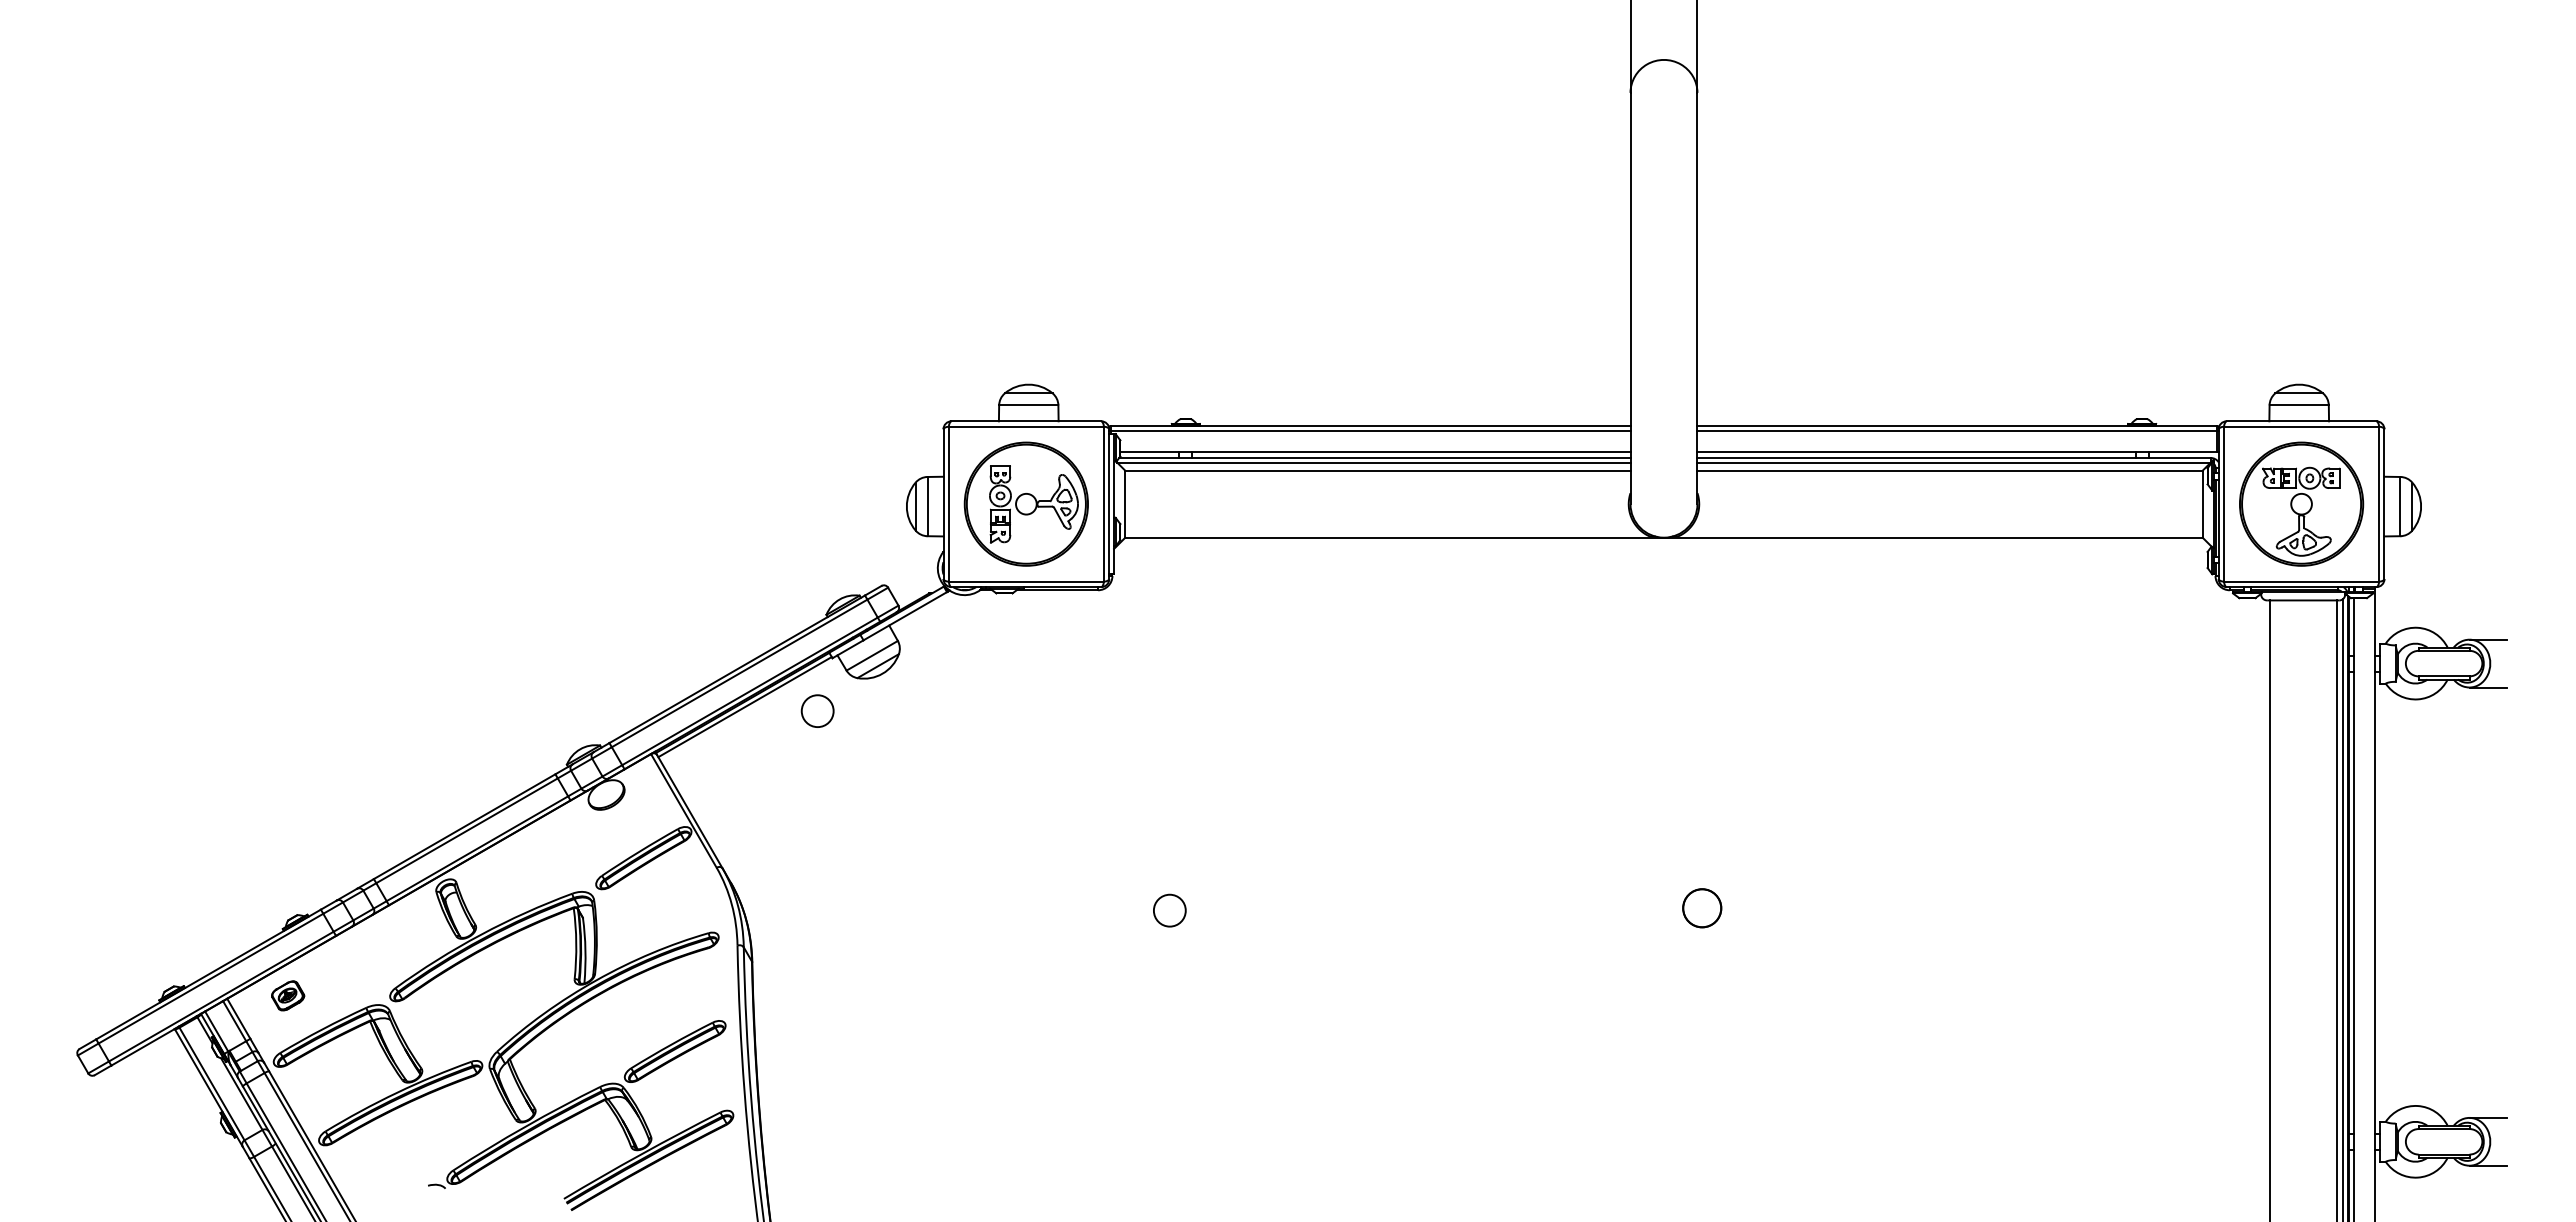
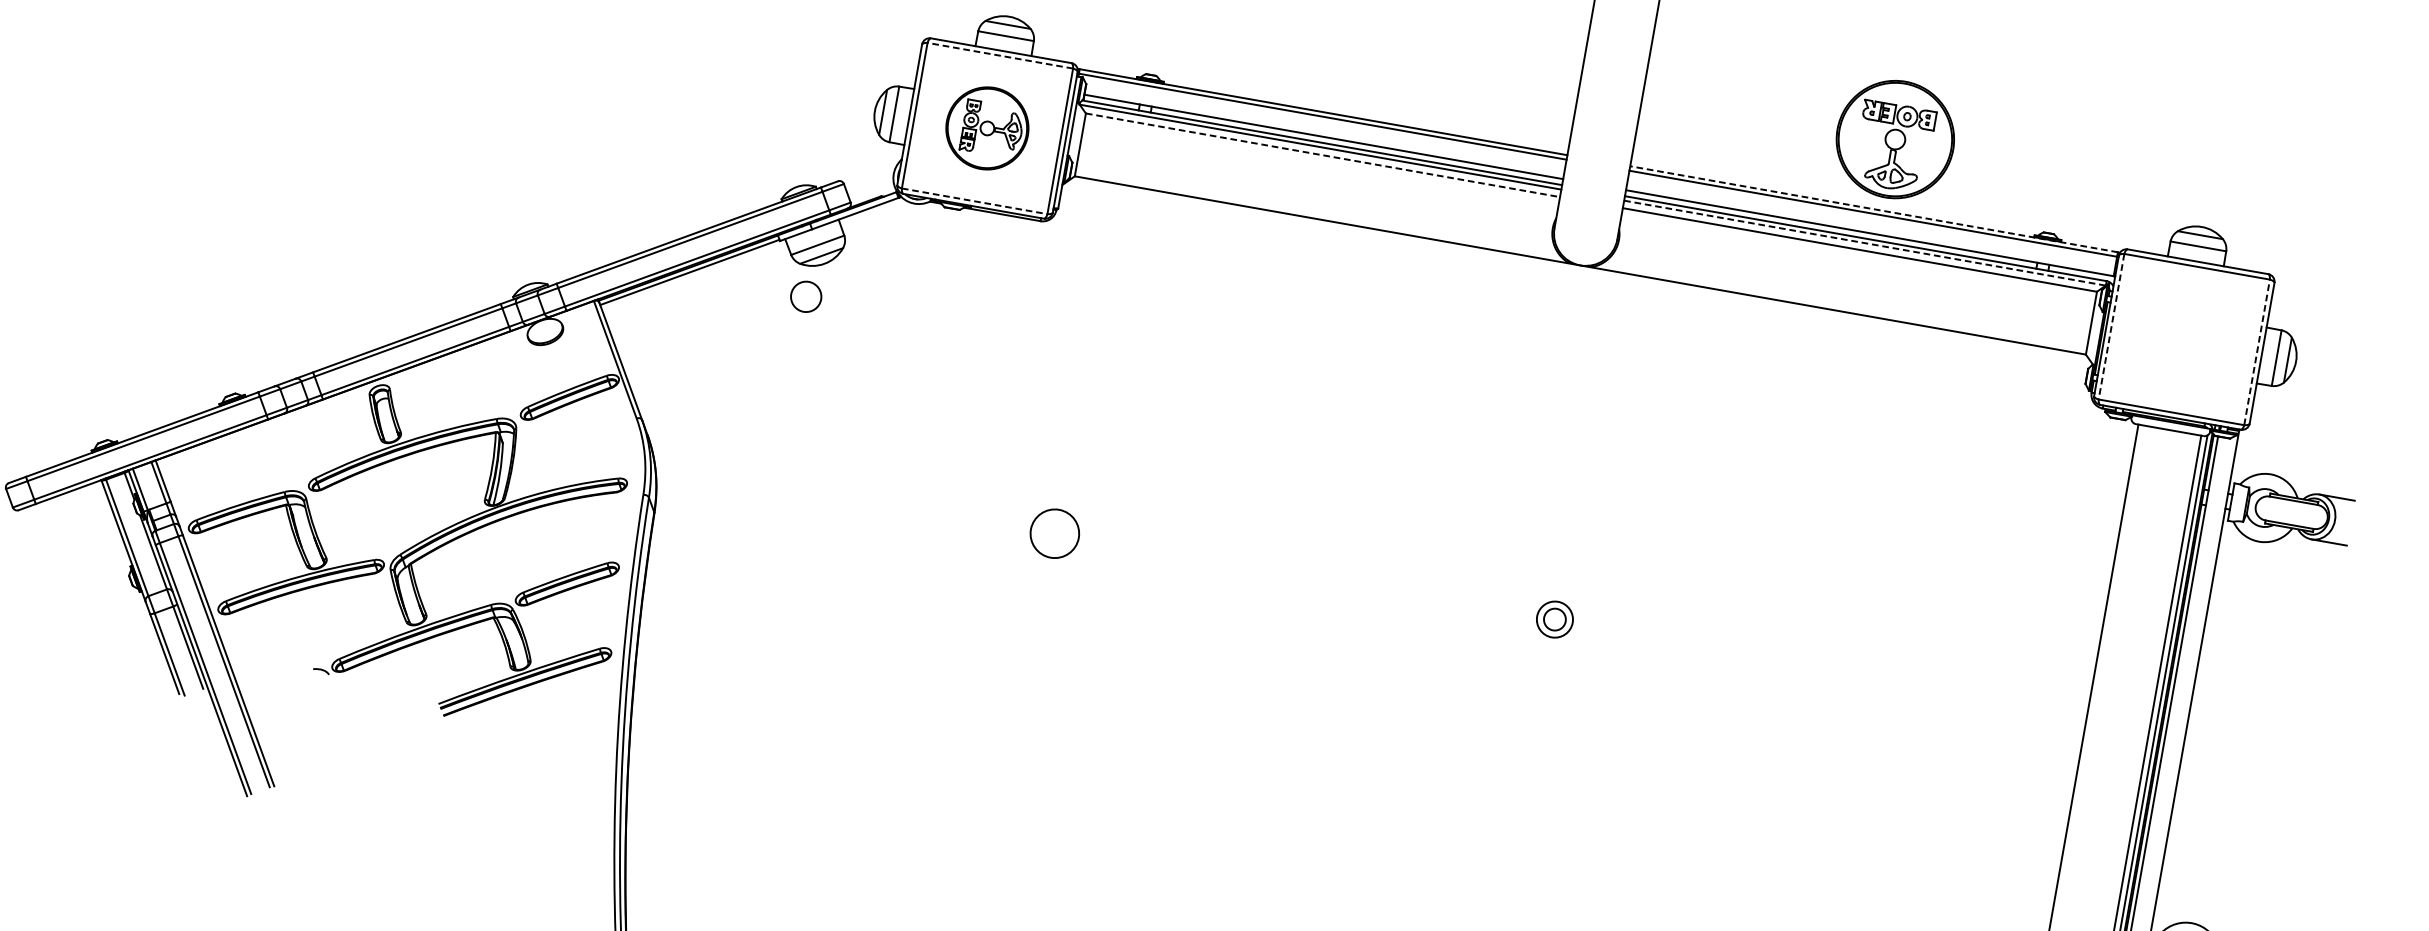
line: (1026, 426) -> (1000, 55), solid -> dashed
line: (1957, 426) -> (1874, 209), solid -> dashed
line: (1954, 462) -> (1865, 242), solid -> dashed
line: (1377, 470) -> (1322, 155), solid -> dashed
part: (1025, 503) -> (986, 127), size x0.7
part: (2301, 503) -> (1895, 138), moved
line: (2224, 504) -> (2111, 327), solid -> dashed
line: (2379, 504) -> (2257, 352), solid -> dashed
line: (1026, 581) -> (974, 201), solid -> dashed
circle: (817, 710) -> (806, 296), moved
circle: (1702, 908) -> (1555, 619), size x0.6
circle: (1169, 910) -> (1054, 533), size x1.6
part: (288, 995) -> (213, 467), removed

